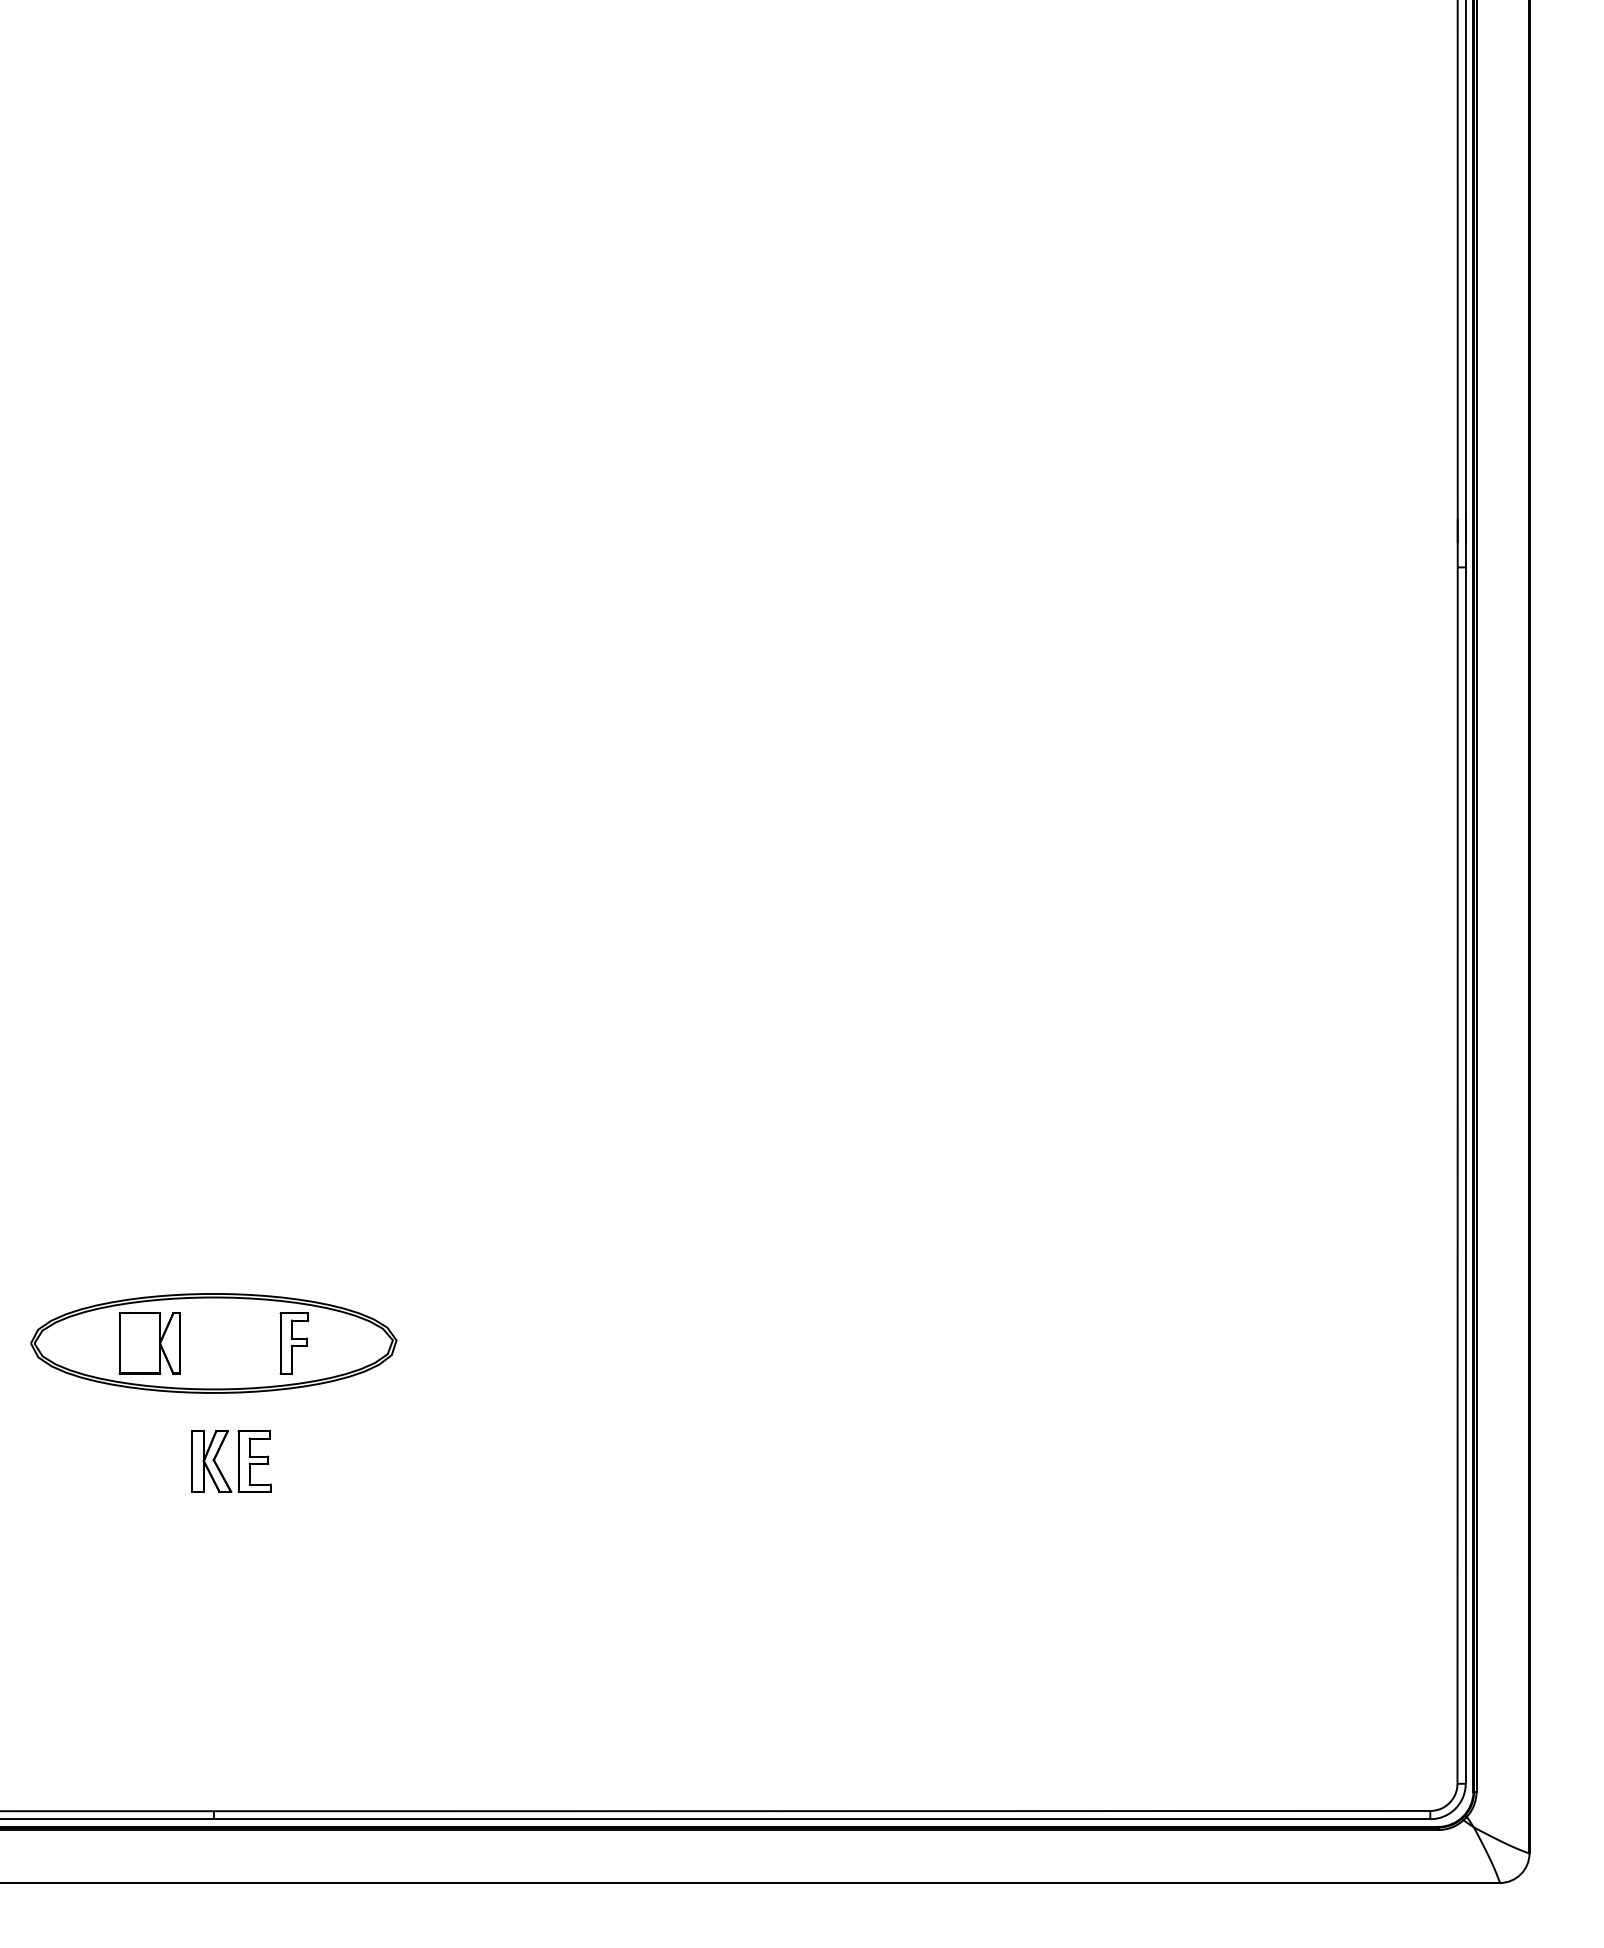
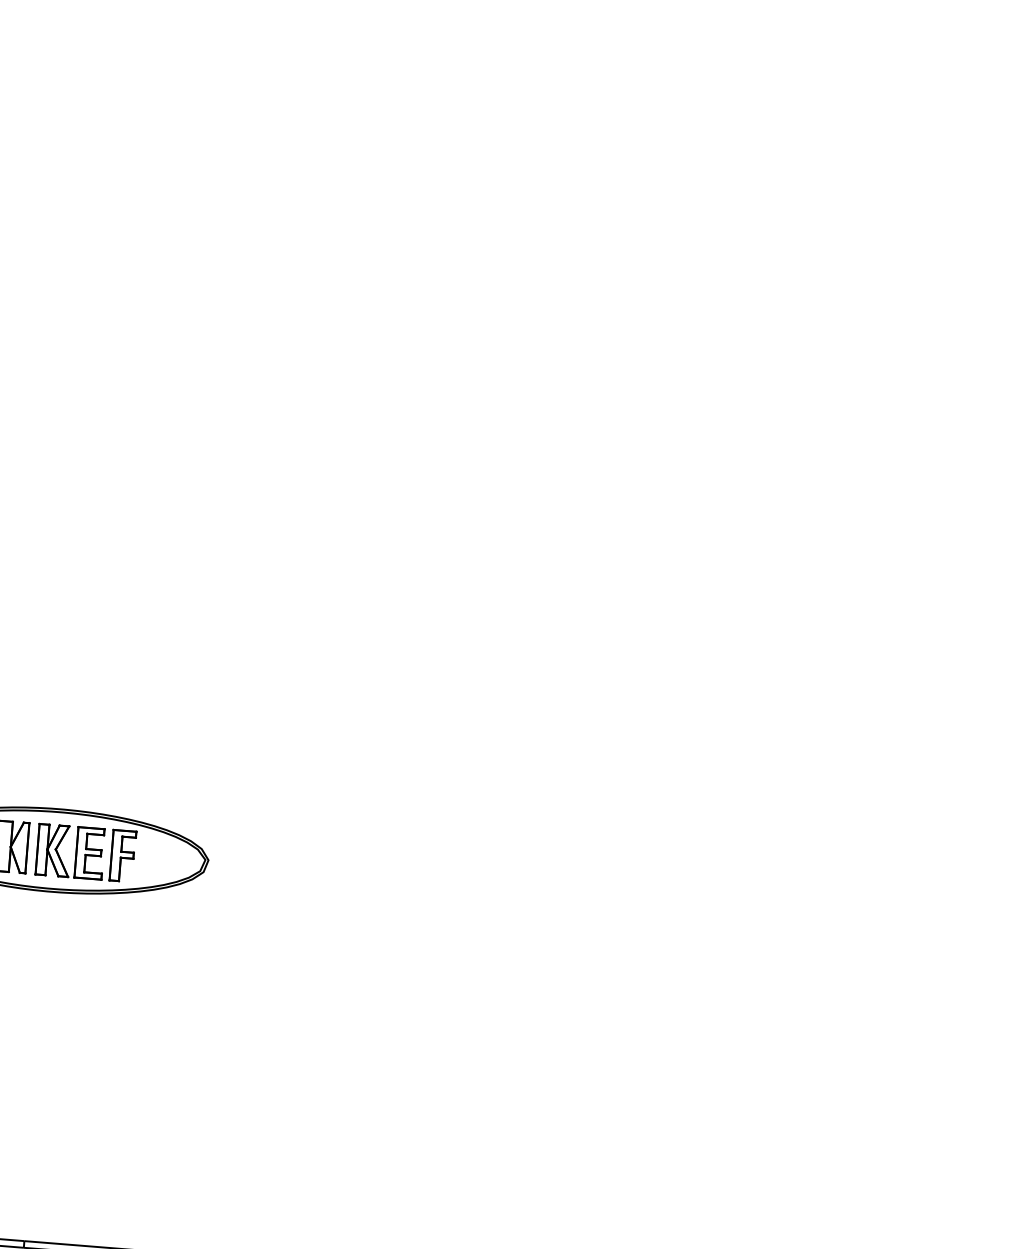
part: (238, 1461) -> (76, 852), moved

